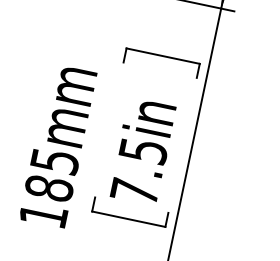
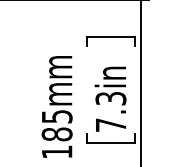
text: (142, 150) -> (110, 98), 7.5in -> 7.3in

